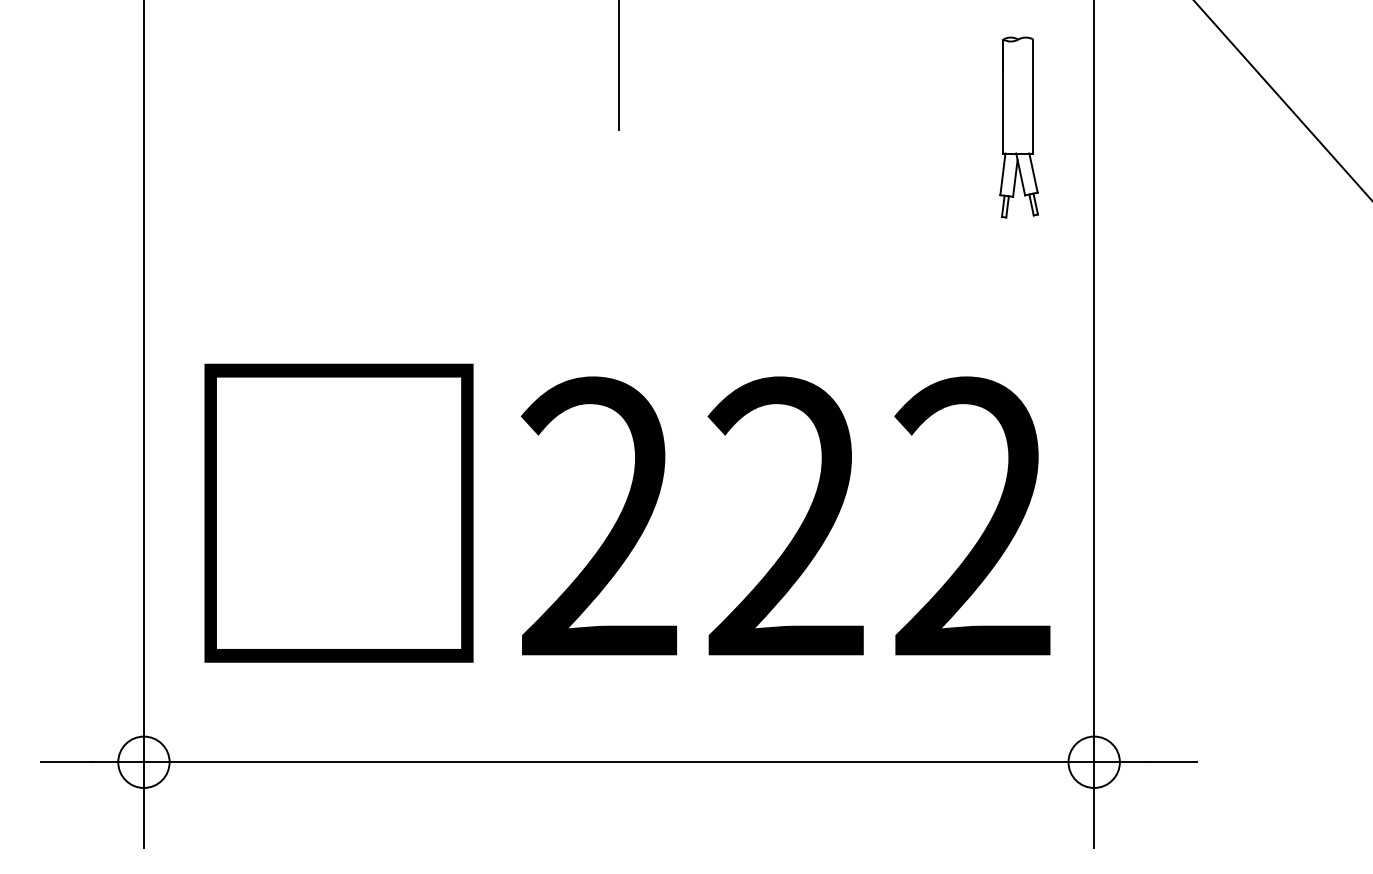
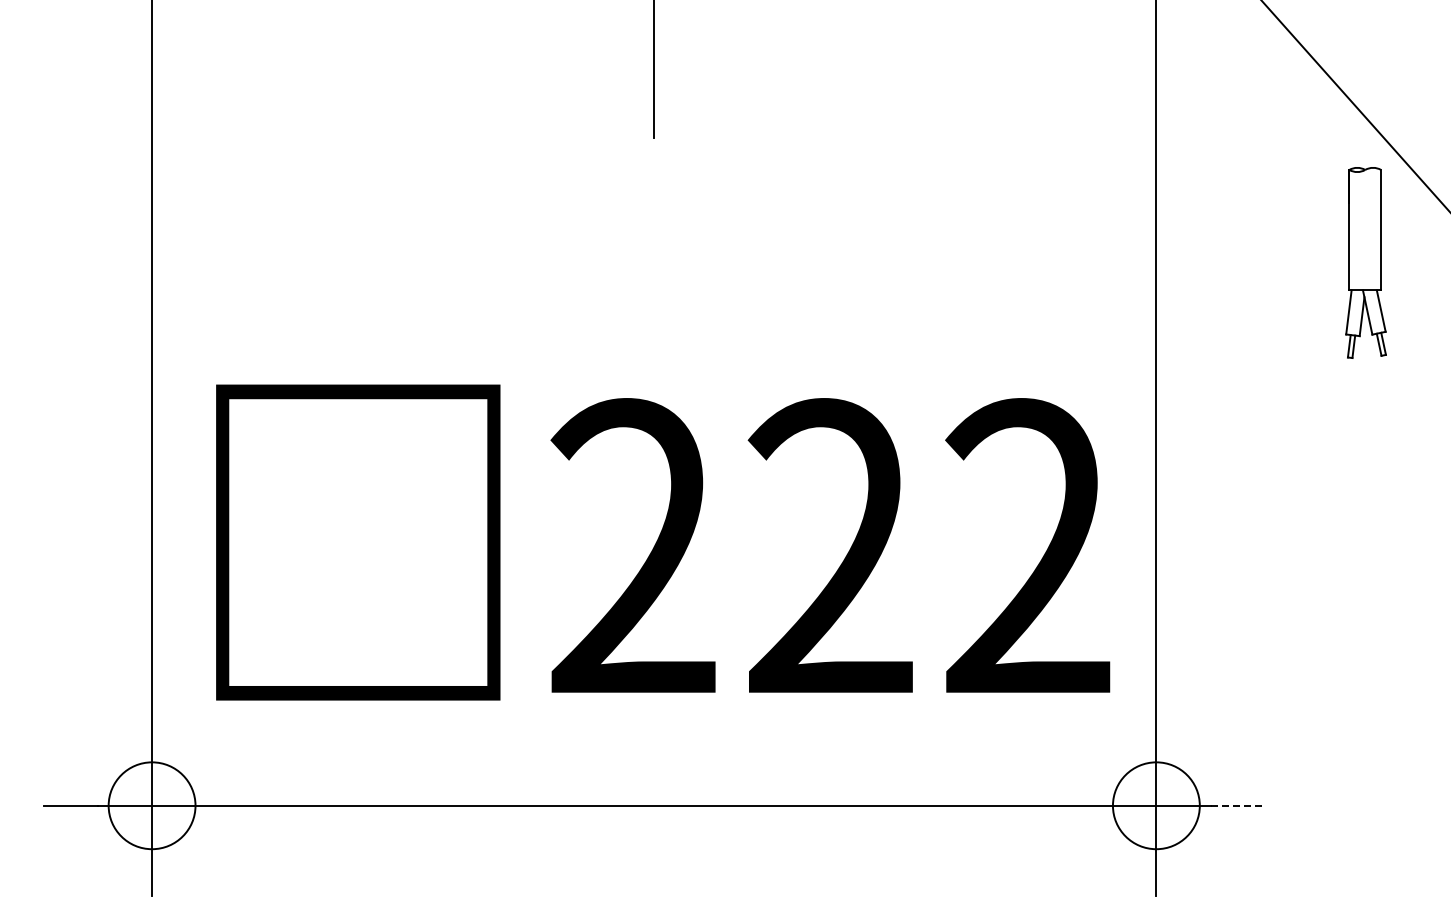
part: (1018, 127) -> (1365, 262), moved
circle: (143, 762) -> (151, 805), size x1.6
circle: (1094, 762) -> (1156, 805), size x1.6
line: (1171, 762) -> (1238, 805), solid -> dashed

